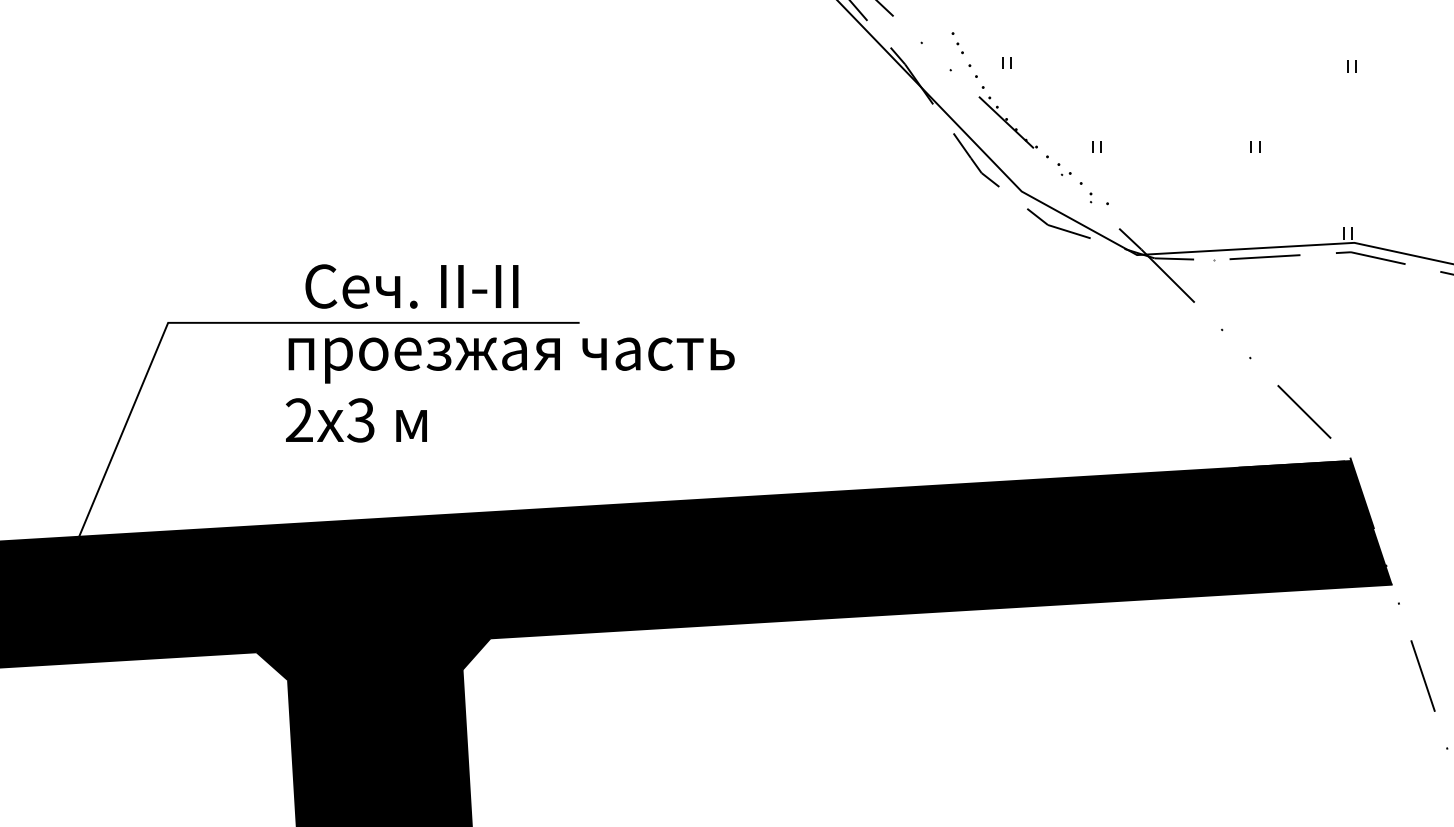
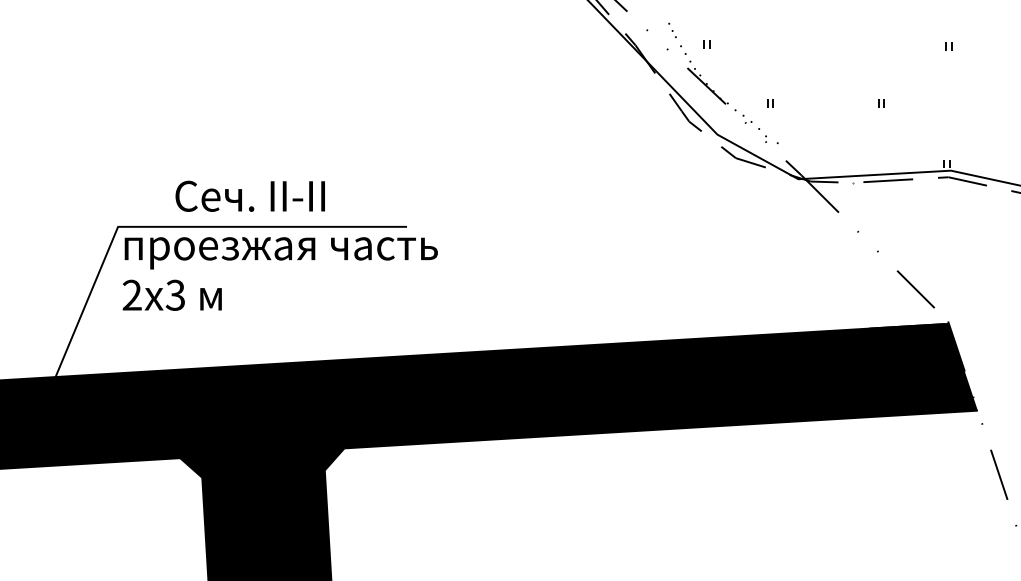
text: (410, 285) -> (249, 195), moved
text: (509, 389) -> (279, 273), moved

